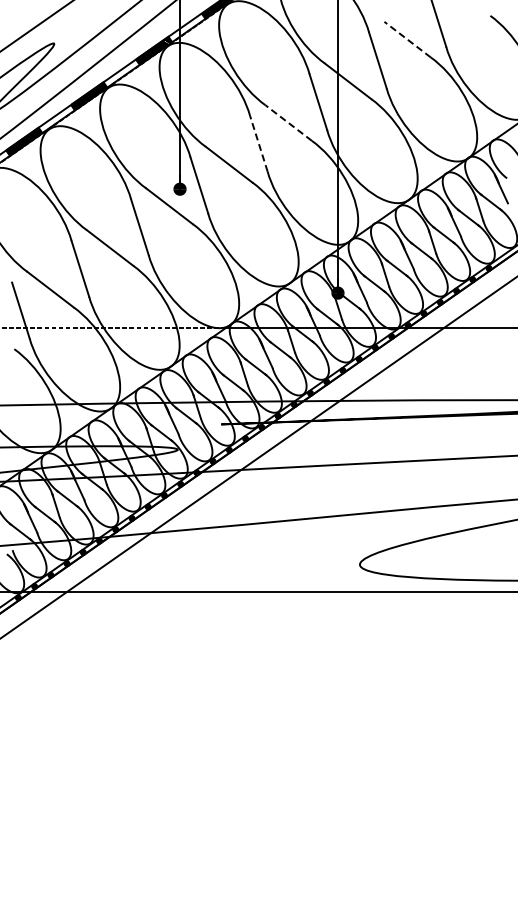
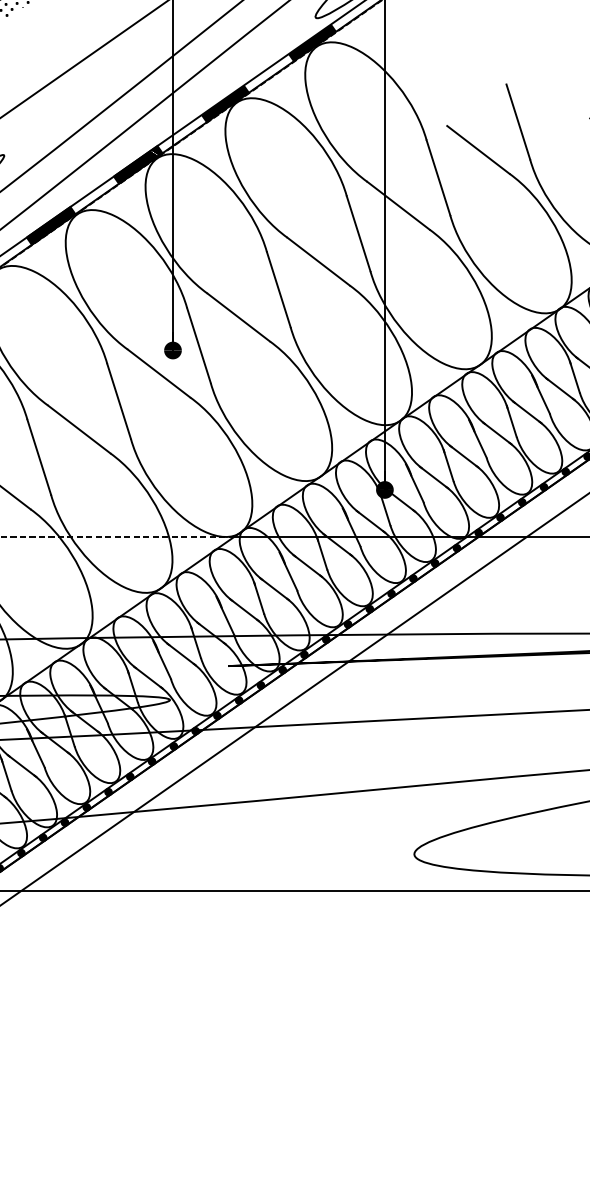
line: (407, 39) -> (478, 149), dashed -> solid
line: (288, 122) -> (318, 261), dashed -> solid
line: (258, 143) -> (278, 289), dashed -> solid

